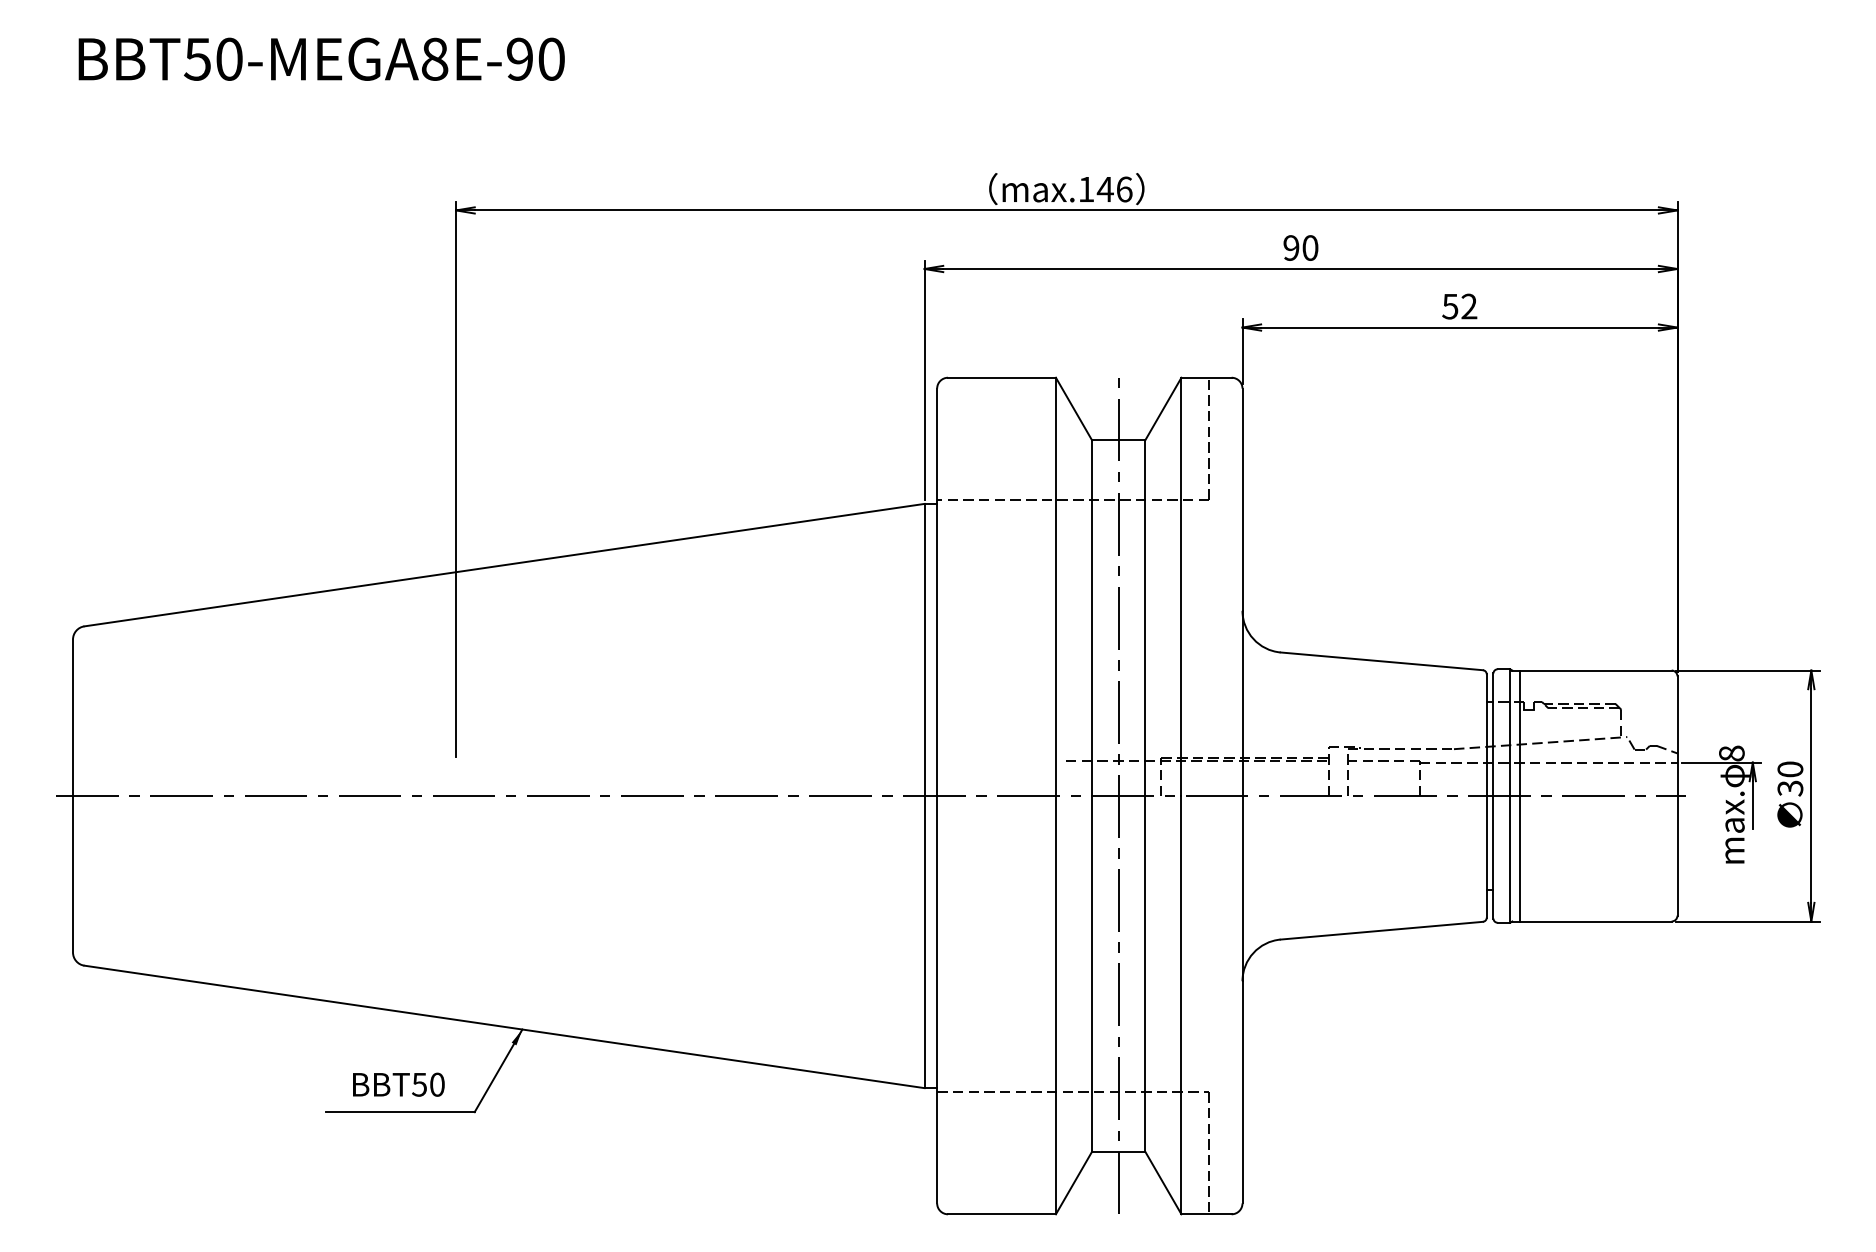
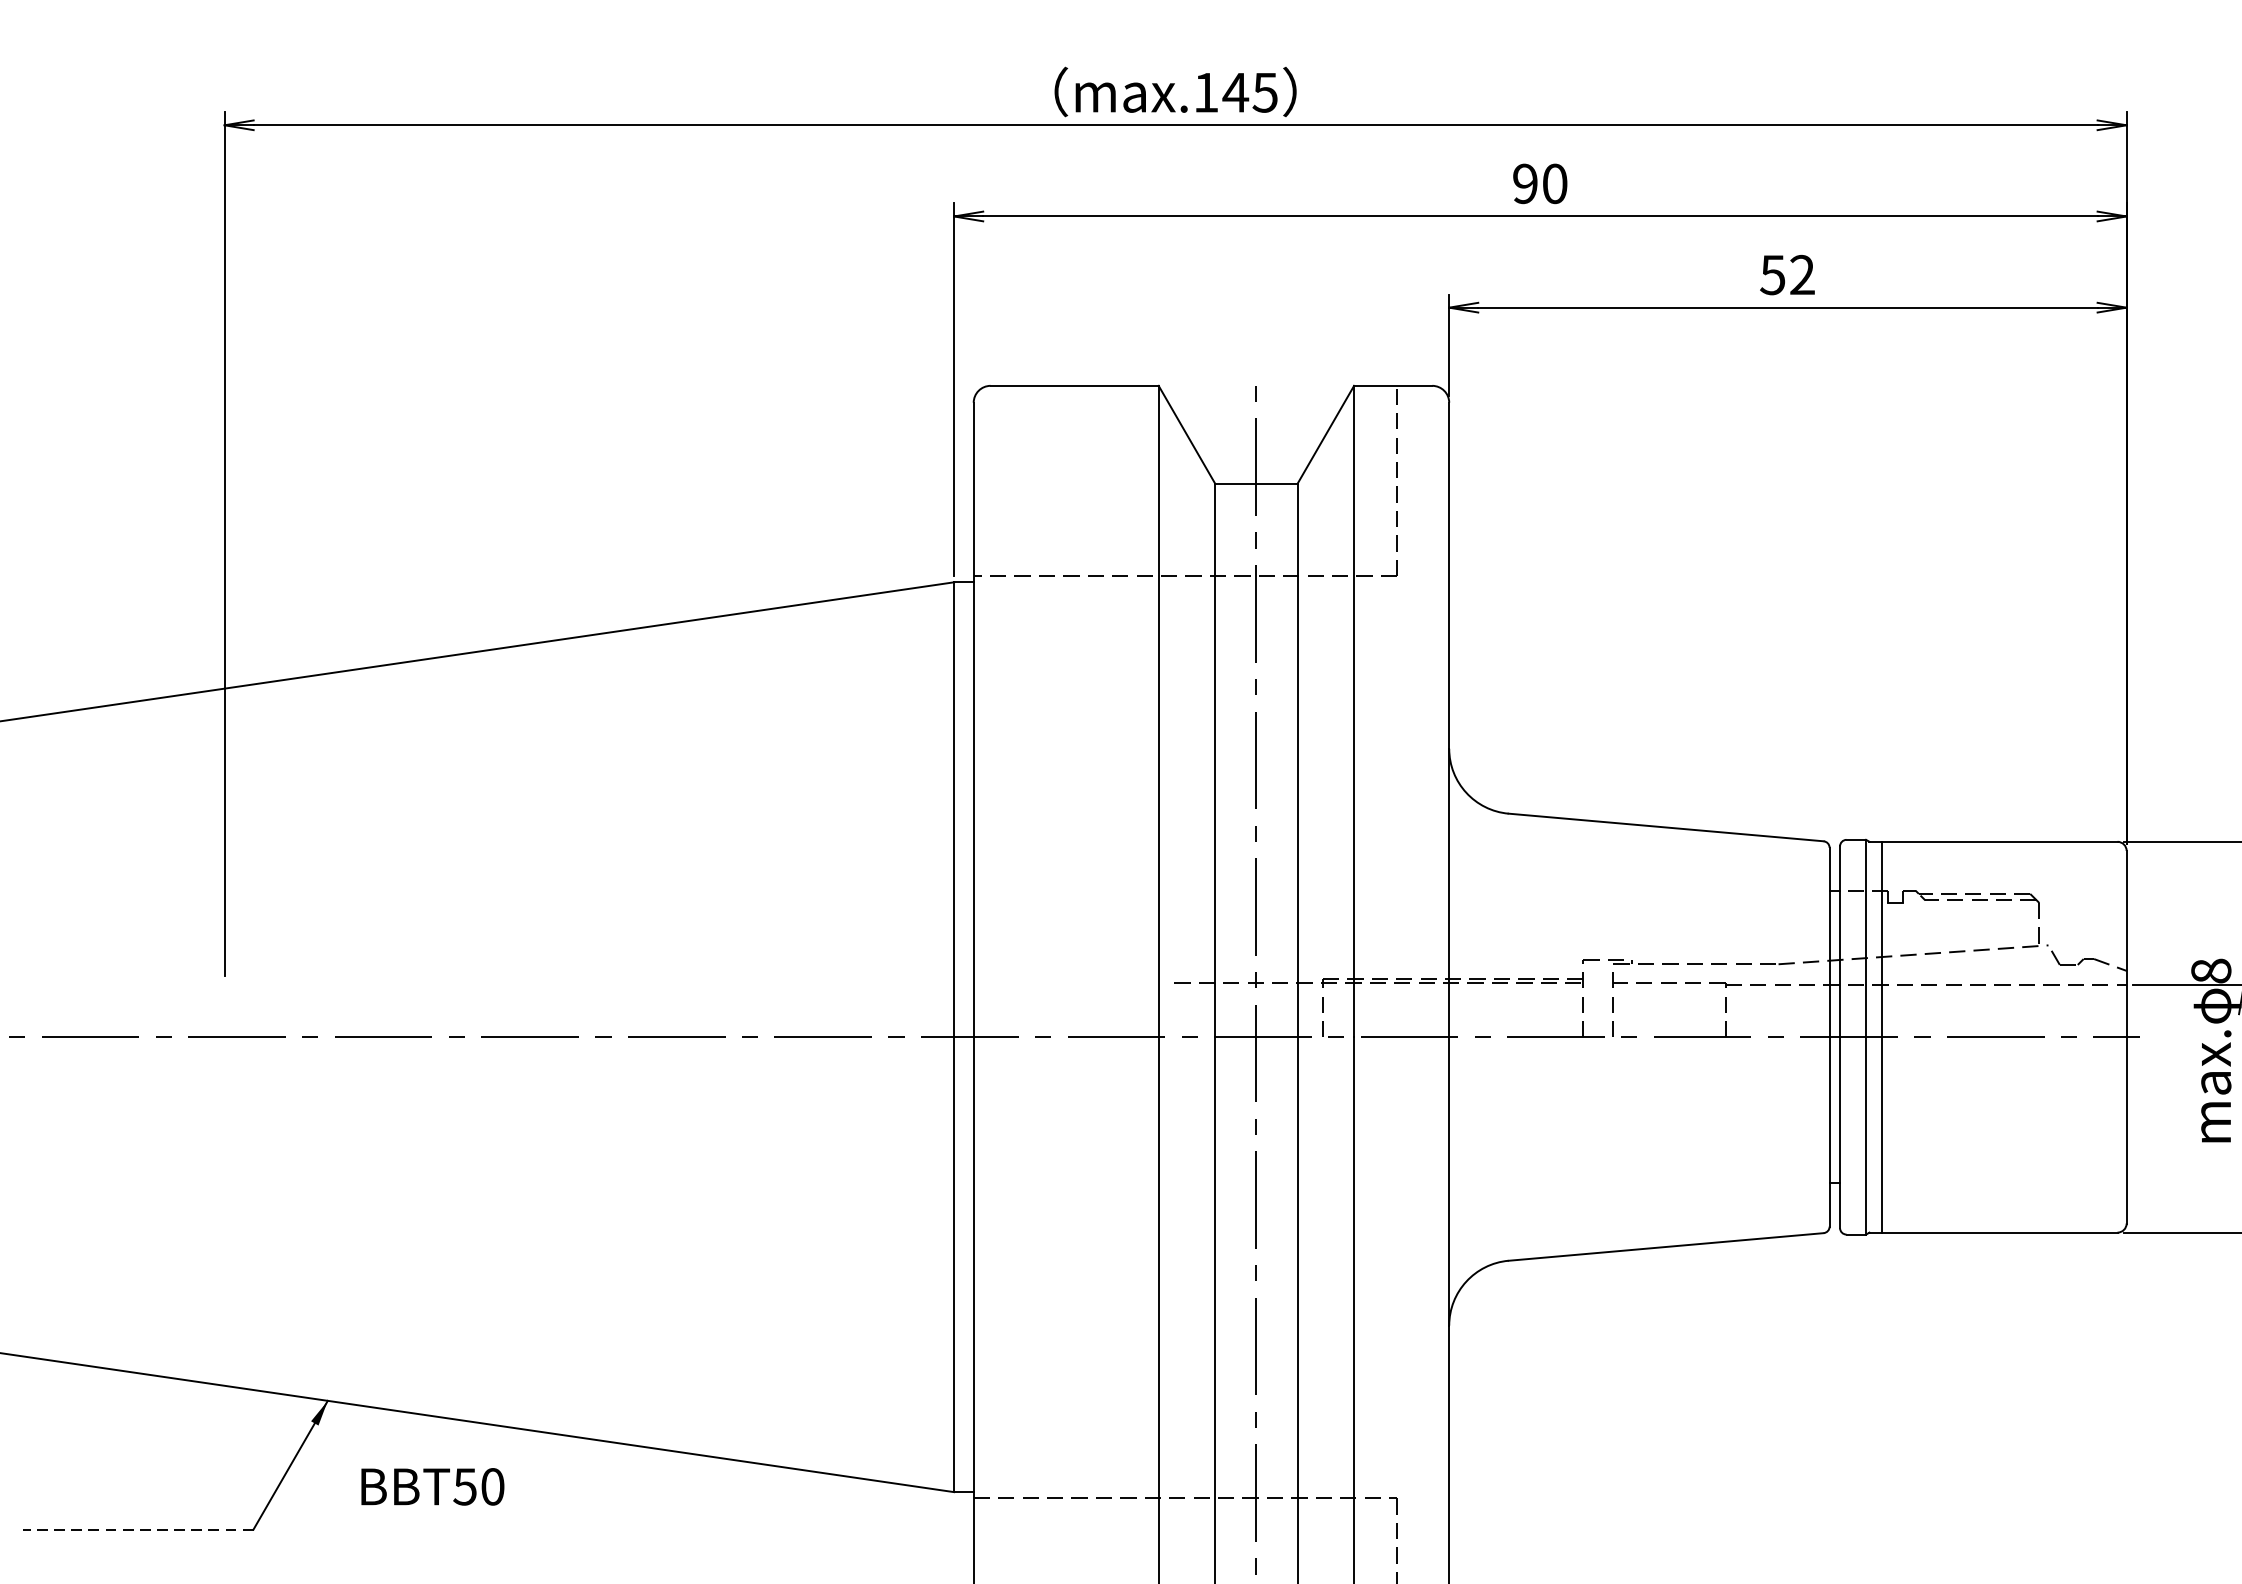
text: (1124, 189) -> (1265, 92), max.146 -> max.145
text: (398, 1084) -> (432, 1486), moved
line: (400, 1112) -> (137, 1530), solid -> dashed

